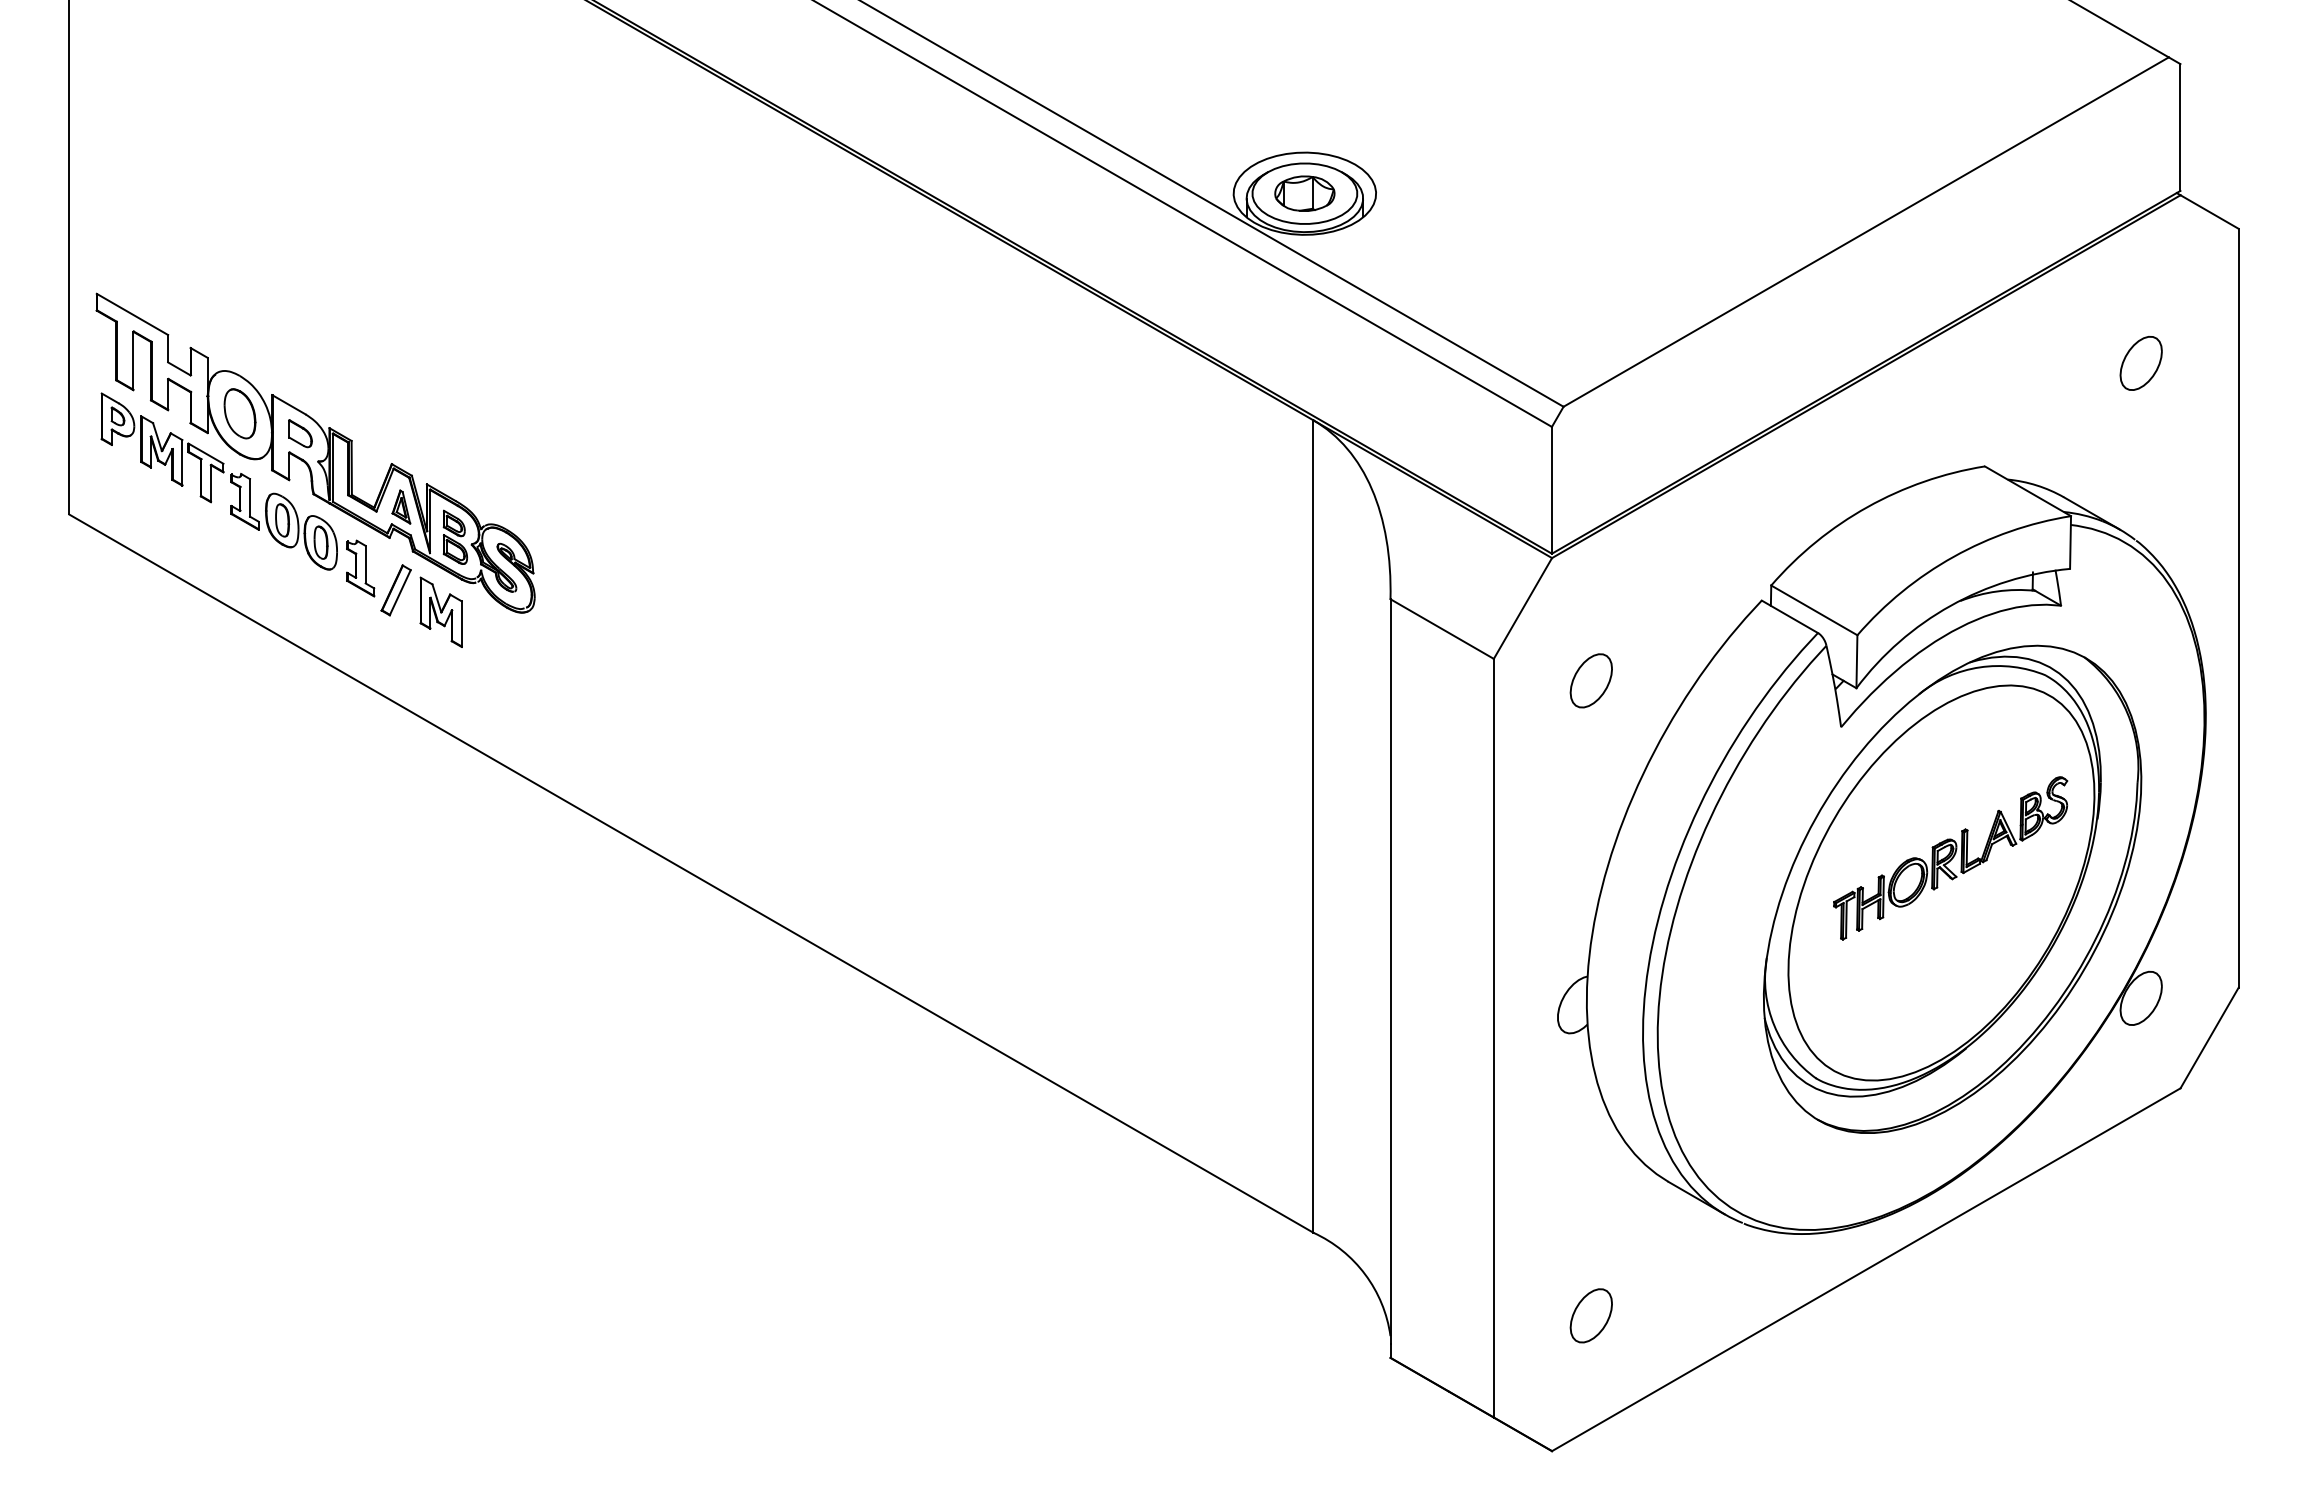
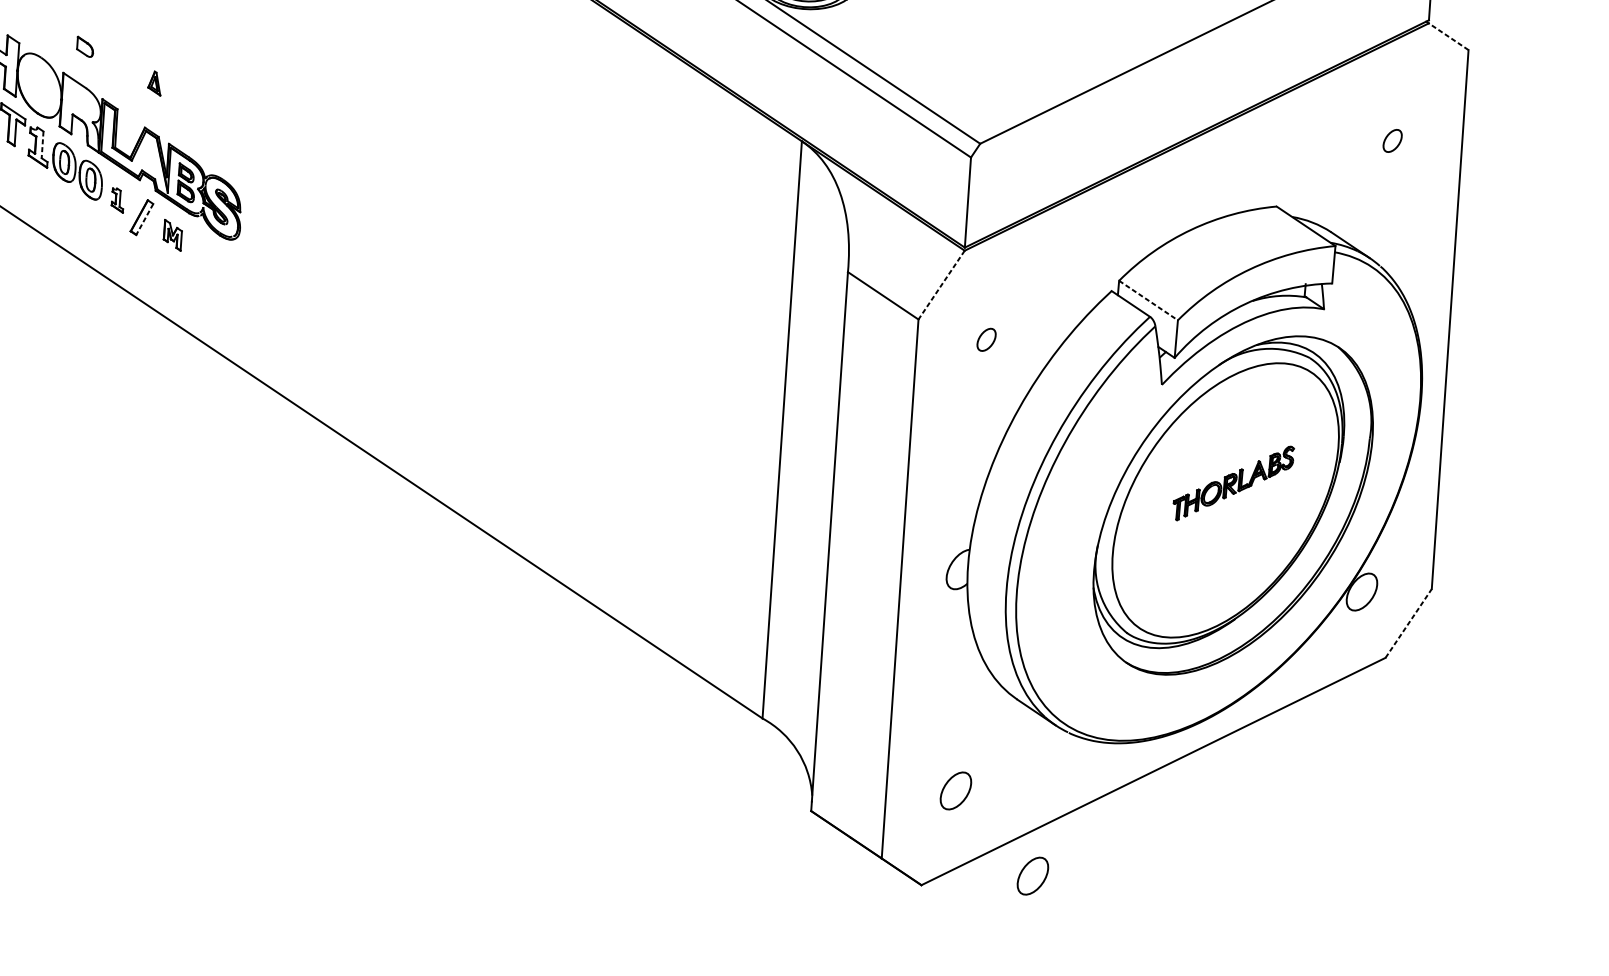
line: (2209, 212) -> (1448, 37), solid -> dashed
part: (2140, 363) -> (1392, 140), size x0.6
part: (239, 413) -> (39, 84), removed
part: (300, 433) -> (85, 46), moved
line: (250, 497) -> (42, 144), solid -> dashed
part: (401, 506) -> (154, 83), moved
part: (360, 568) -> (117, 200), size x0.6
line: (400, 592) -> (144, 219), solid -> dashed
line: (1522, 608) -> (941, 285), solid -> dashed
line: (1814, 610) -> (1148, 300), solid -> dashed
part: (440, 611) -> (172, 234), size x0.6
part: (1590, 680) -> (986, 339), size x0.6
part: (1950, 858) -> (1233, 483), size x0.7
line: (2209, 1037) -> (1408, 623), solid -> dashed
part: (1706, 1427) -> (1032, 875), added

